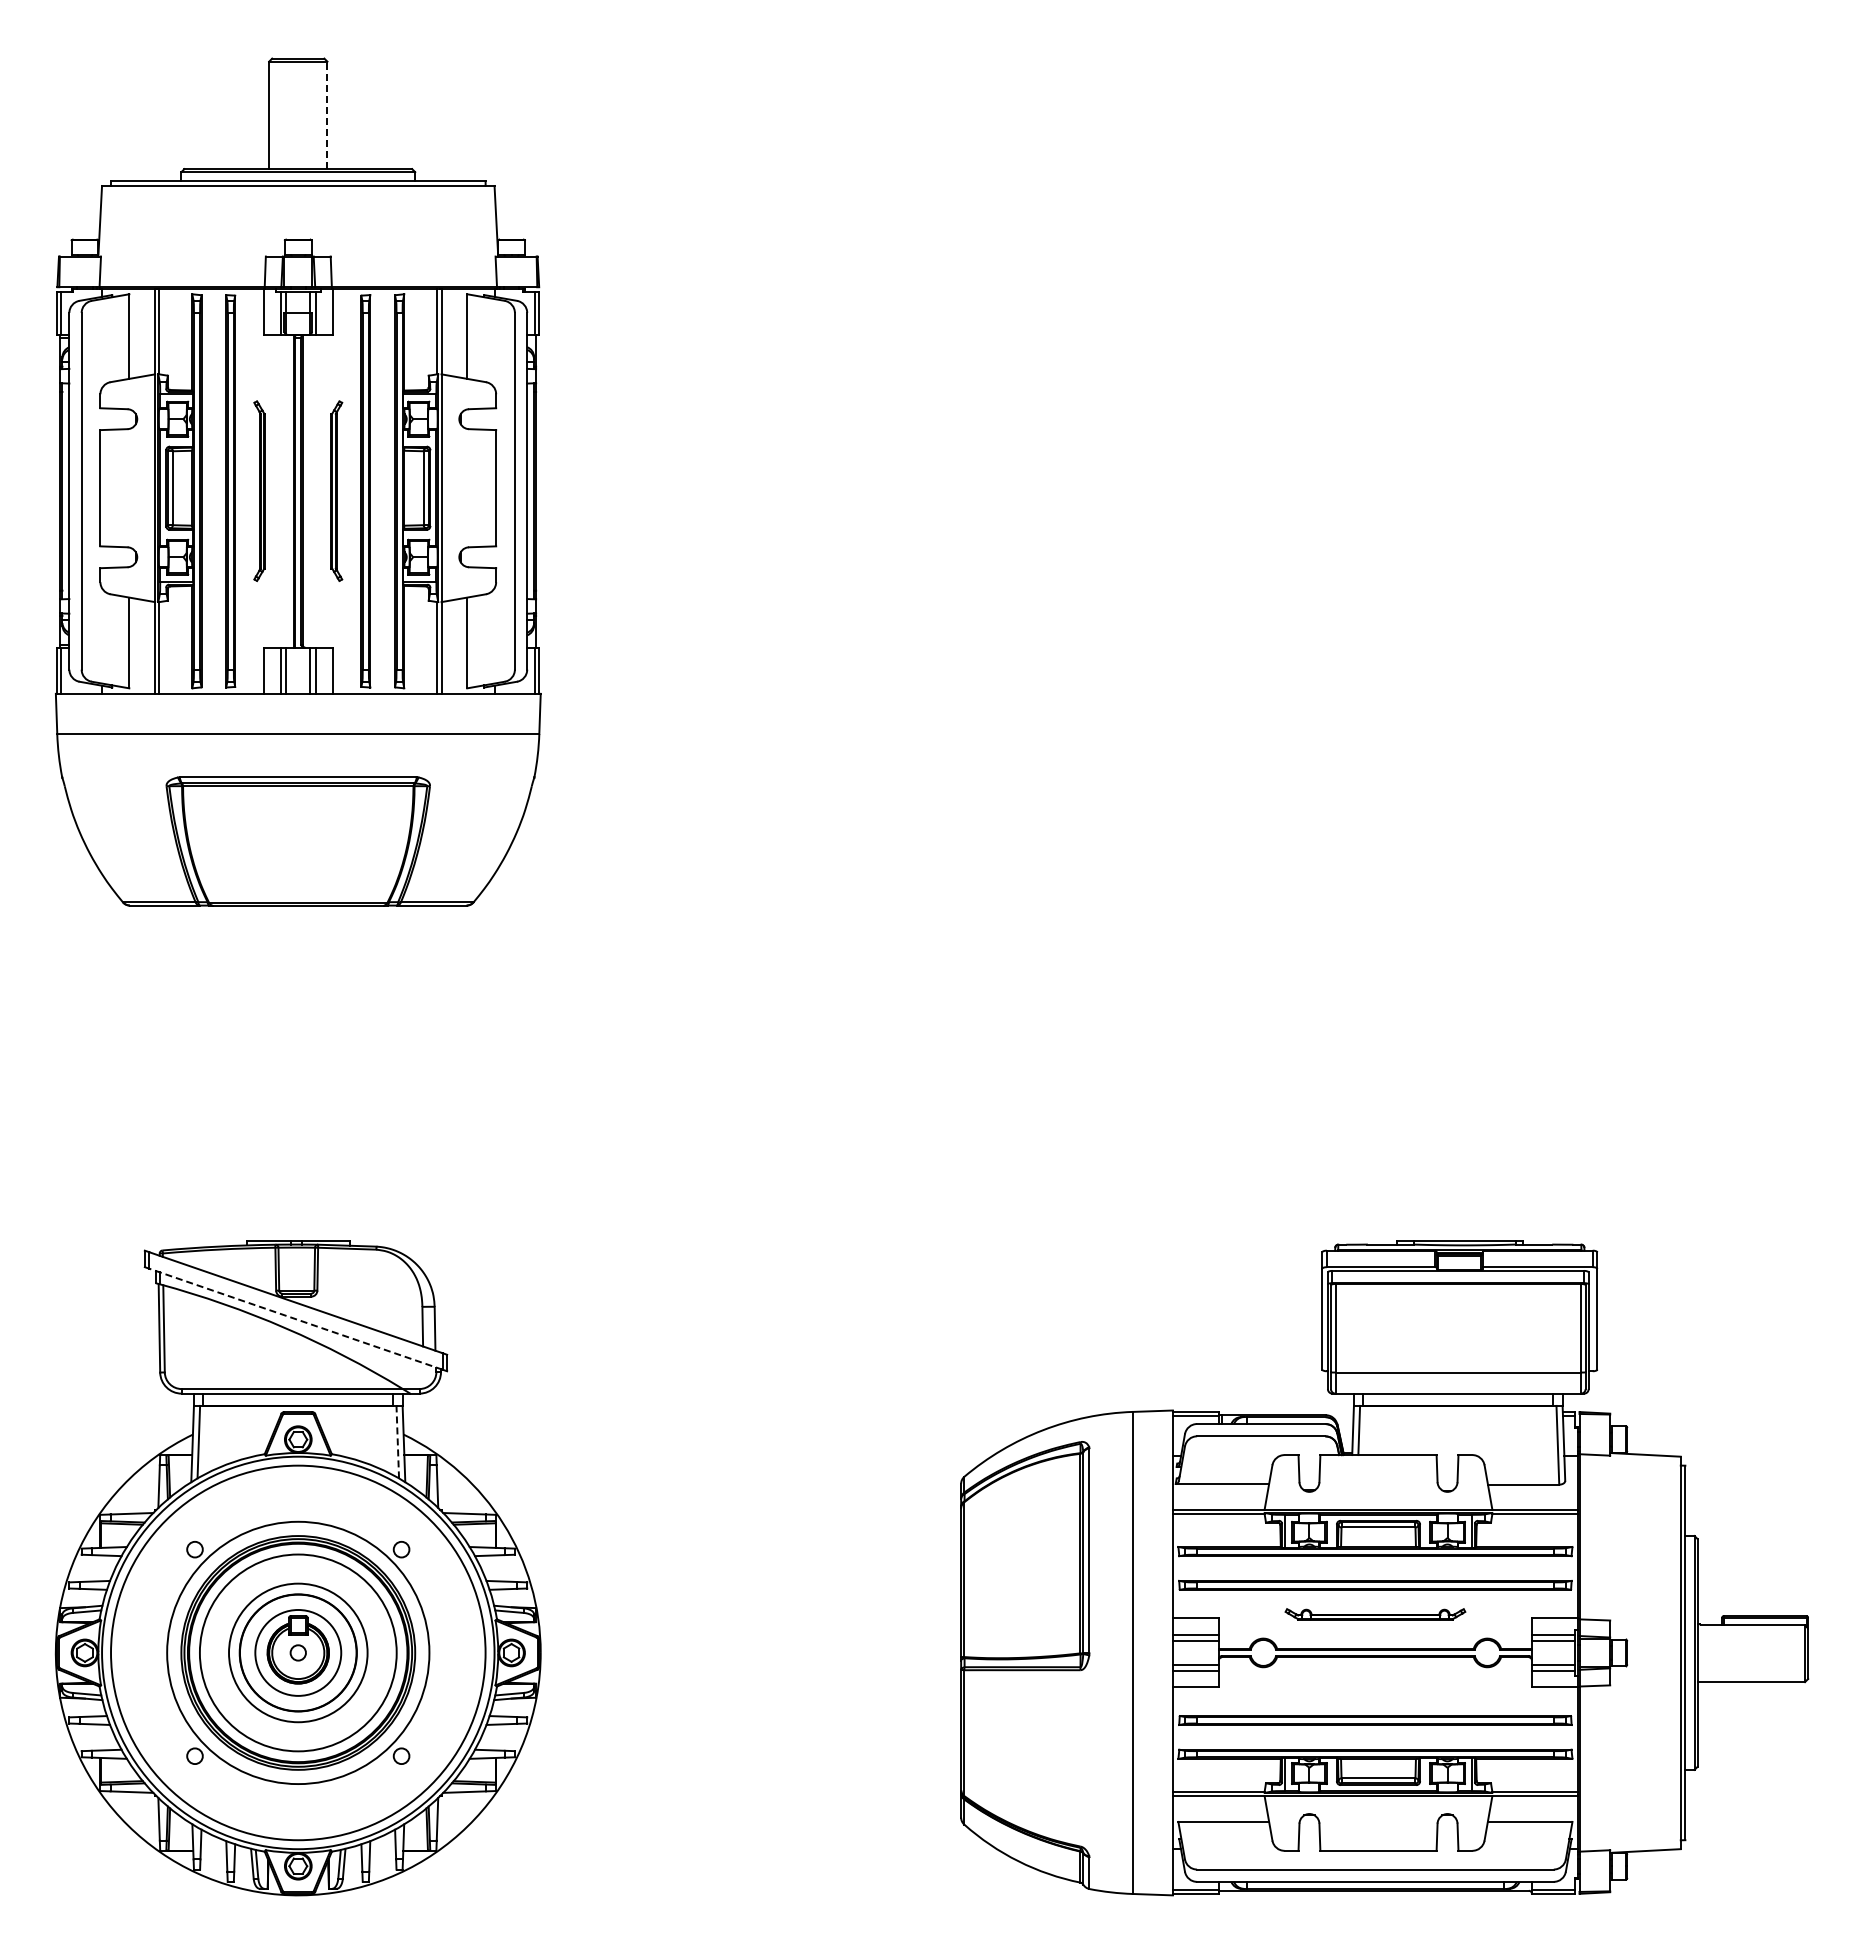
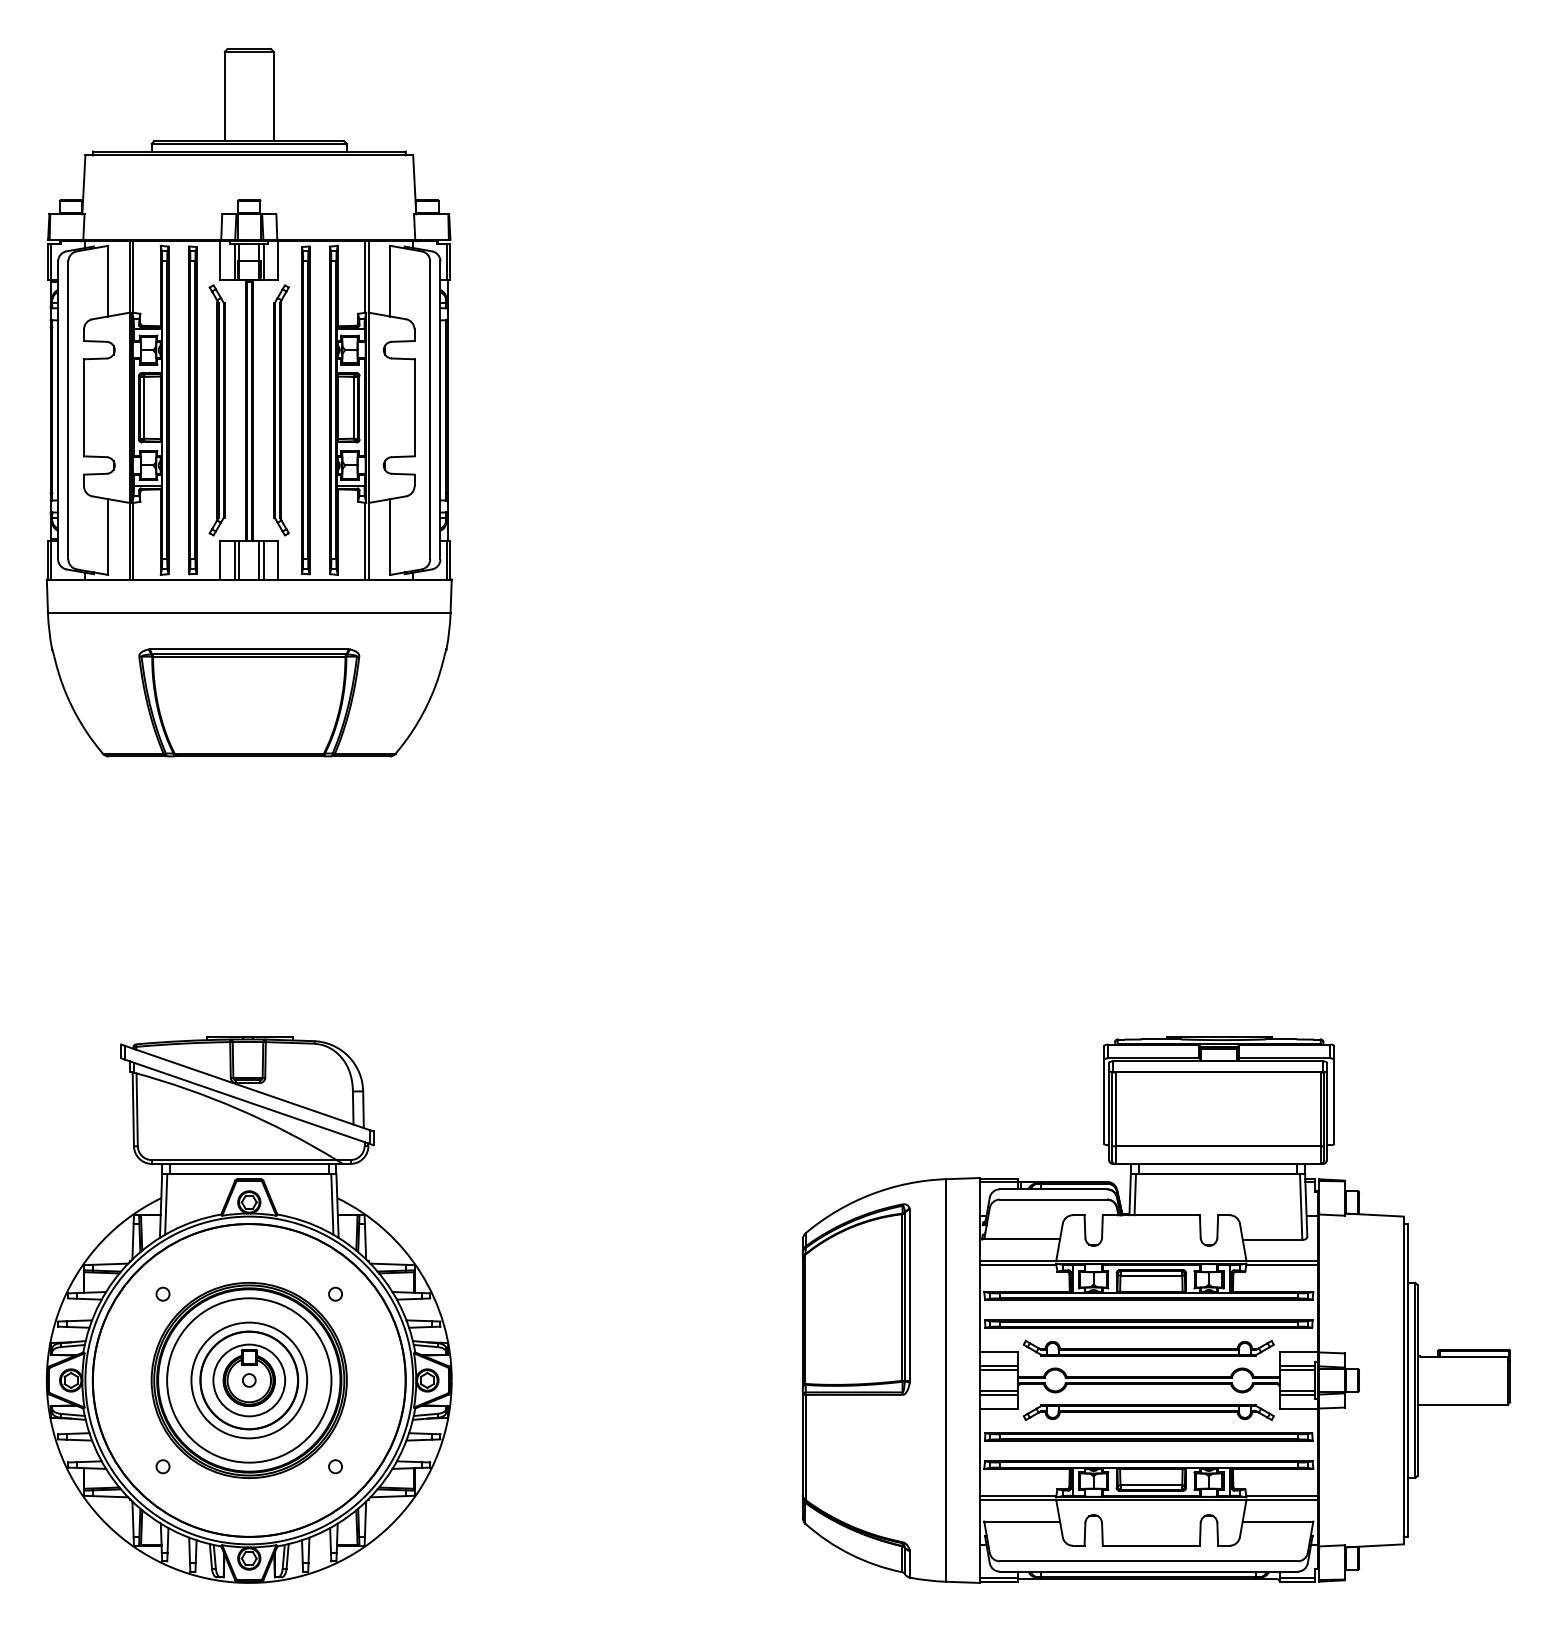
line: (327, 115) -> (273, 96), dashed -> solid
part: (259, 490) -> (216, 409), size x1.67
part: (336, 490) -> (281, 409), size x1.67
line: (296, 1319) -> (247, 1102), dashed -> solid
line: (397, 1441) -> (332, 1203), dashed -> solid
part: (1375, 1614) -> (1148, 1348), size x1.67
circle: (297, 1652) -> (248, 1380), size x1.43
part: (1375, 1691) -> (1148, 1412), added

